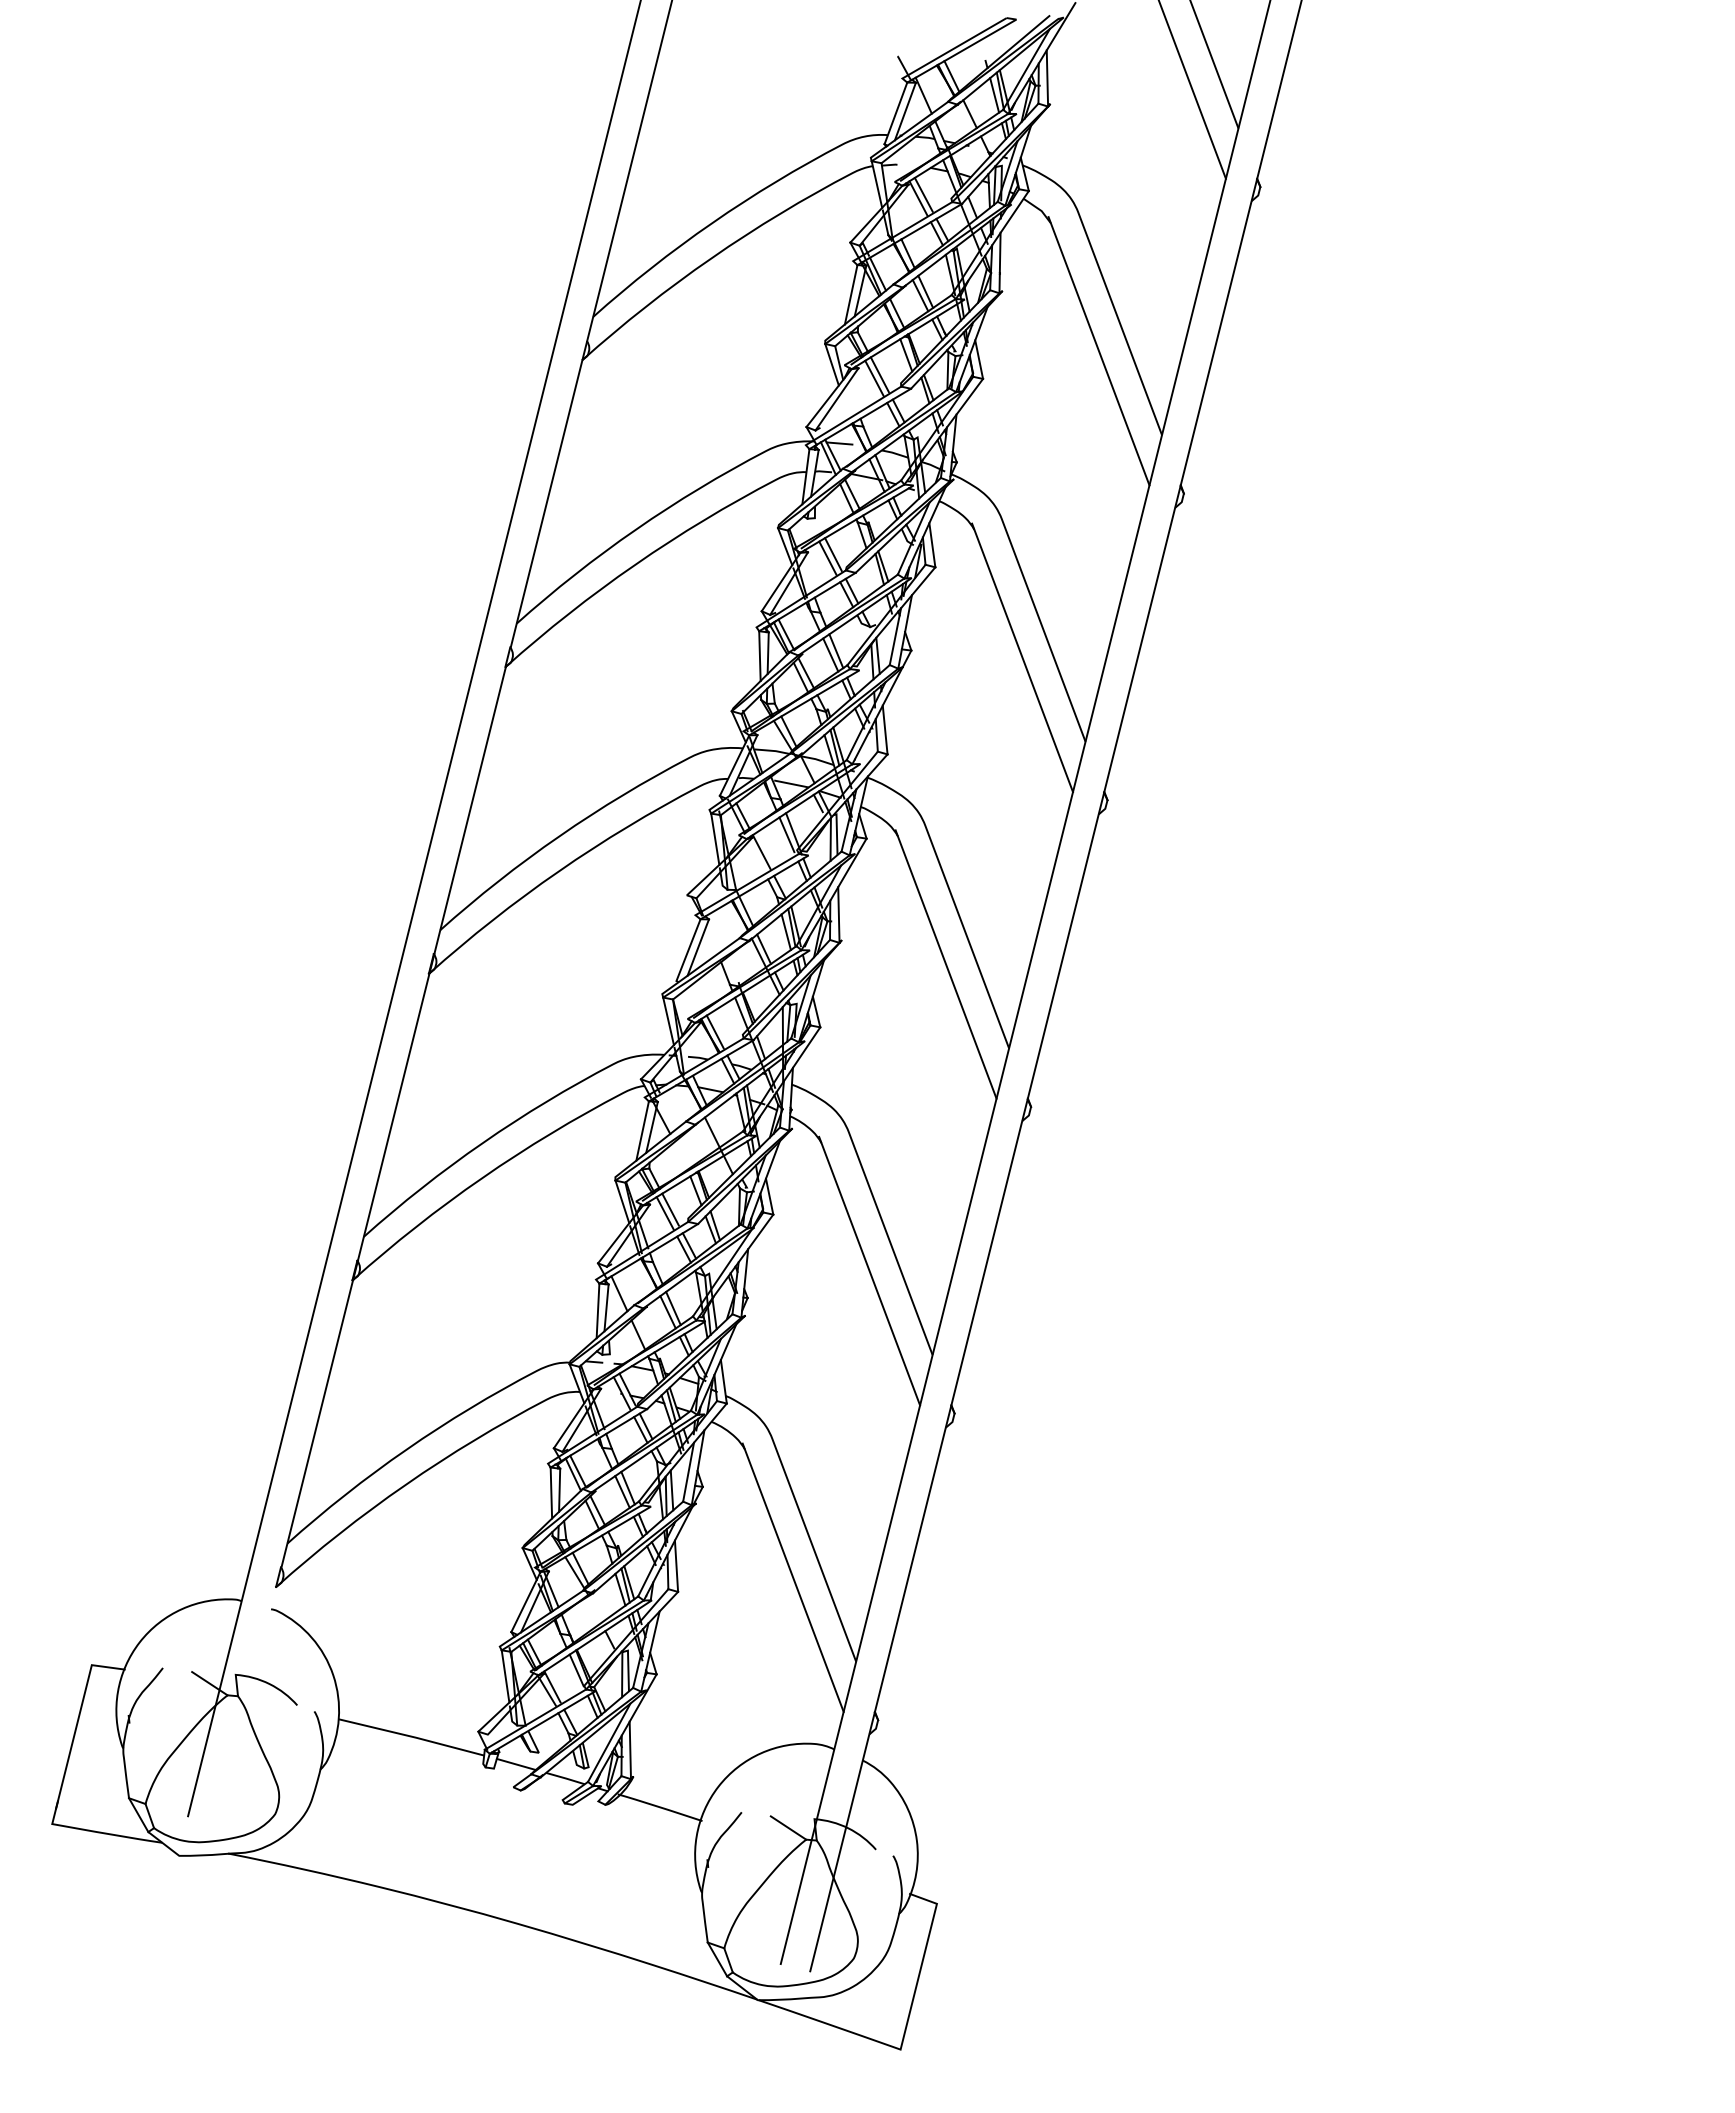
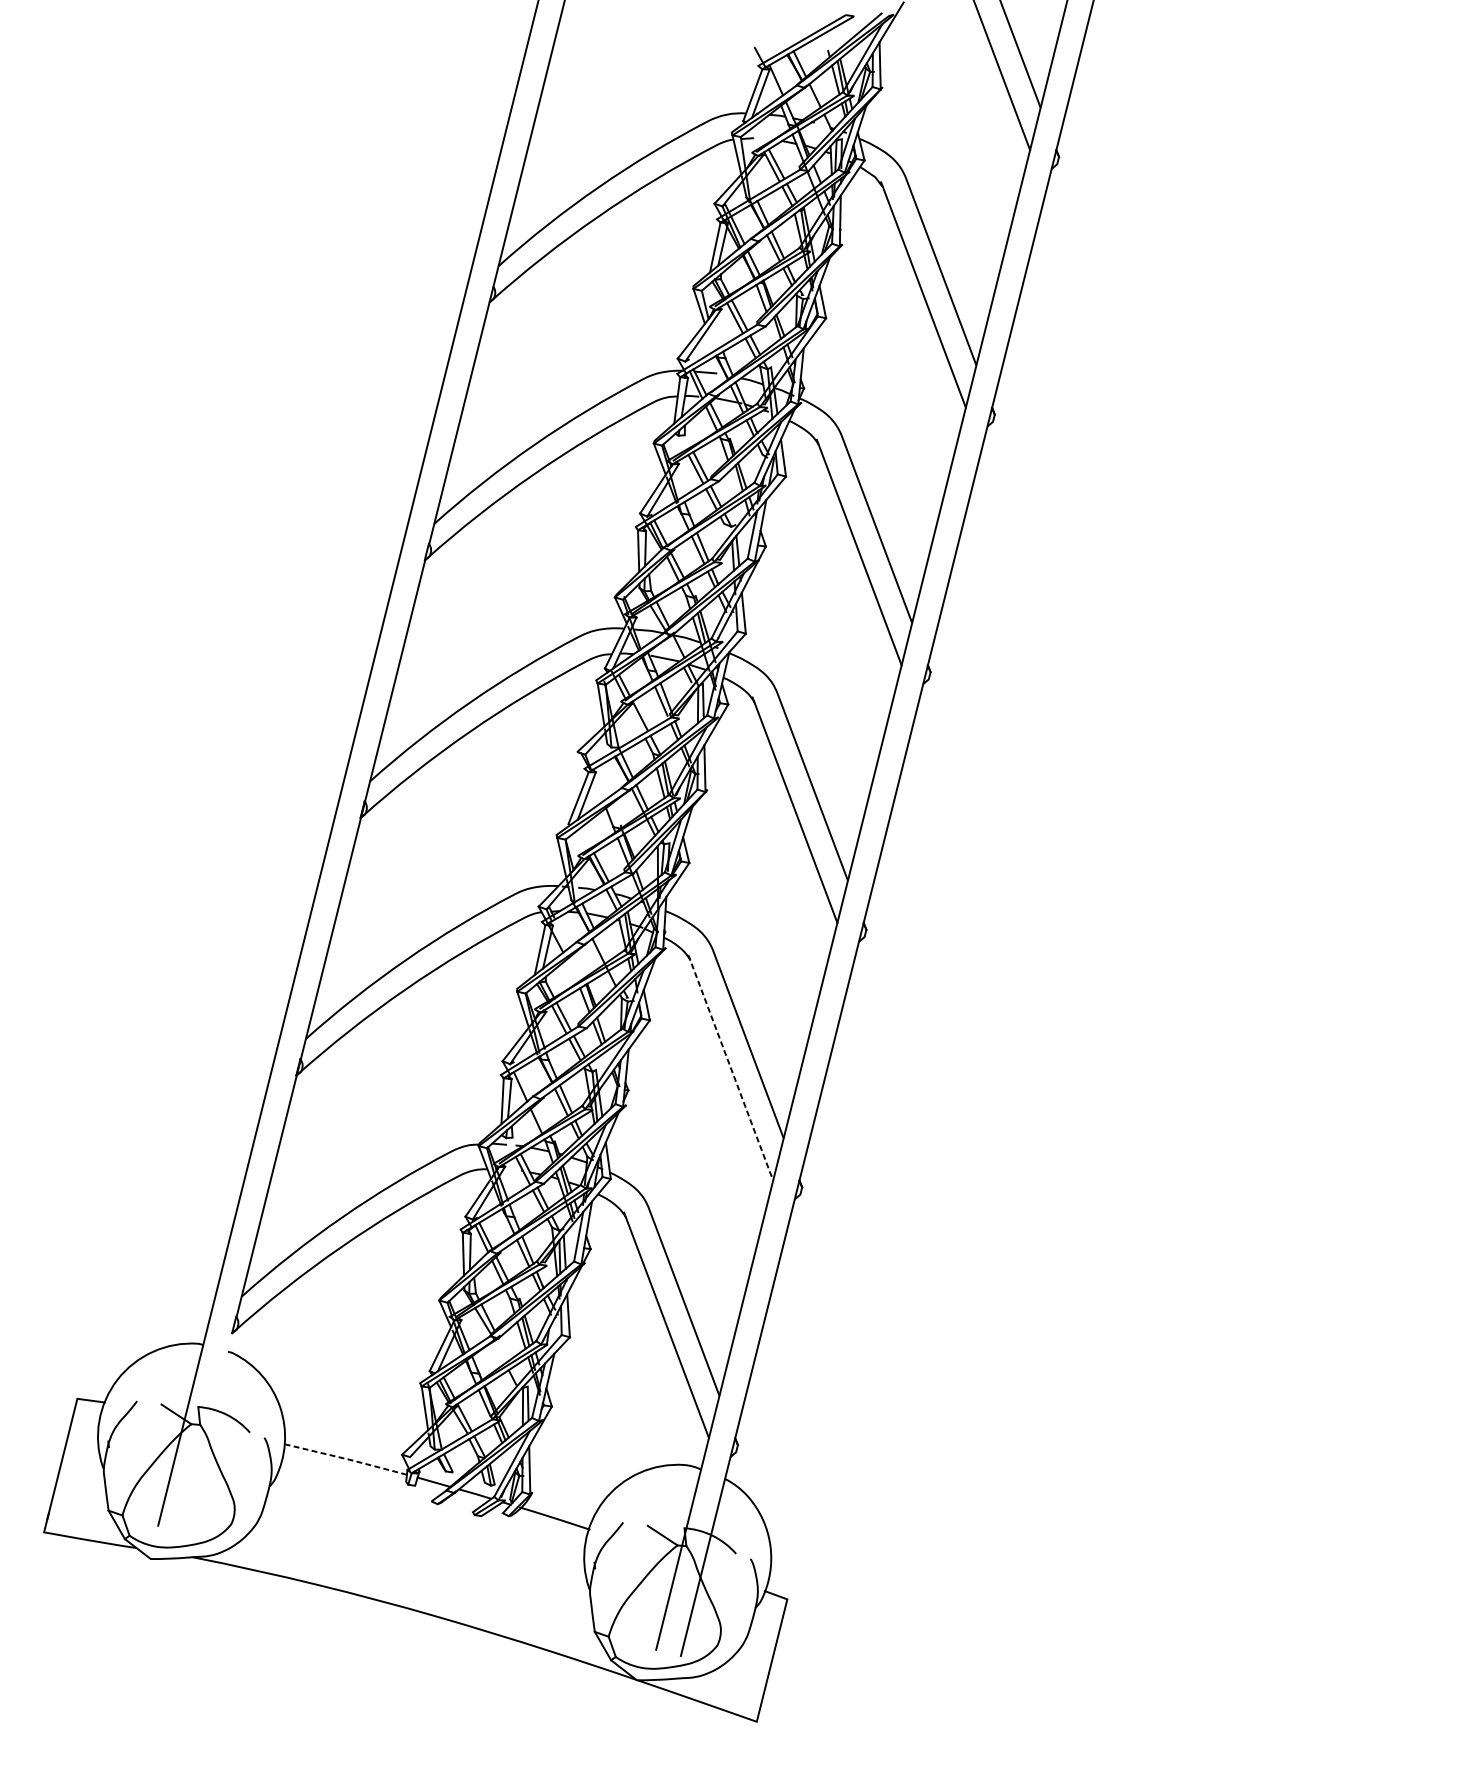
line: (869, 1271) -> (730, 1068), solid -> dashed
line: (412, 1736) -> (346, 1458), solid -> dashed

